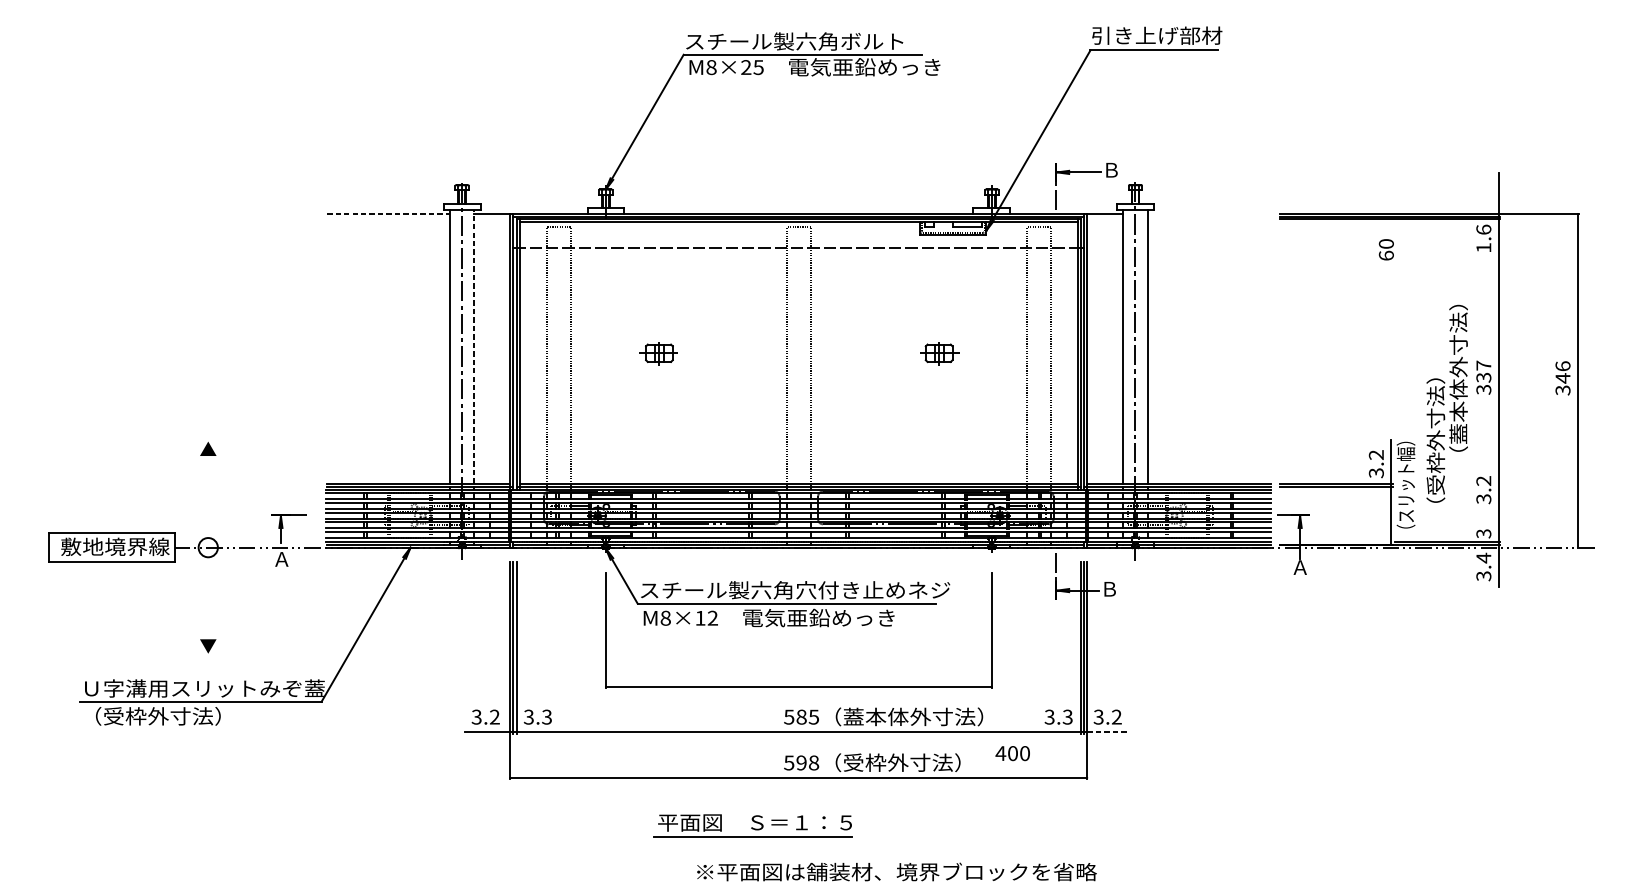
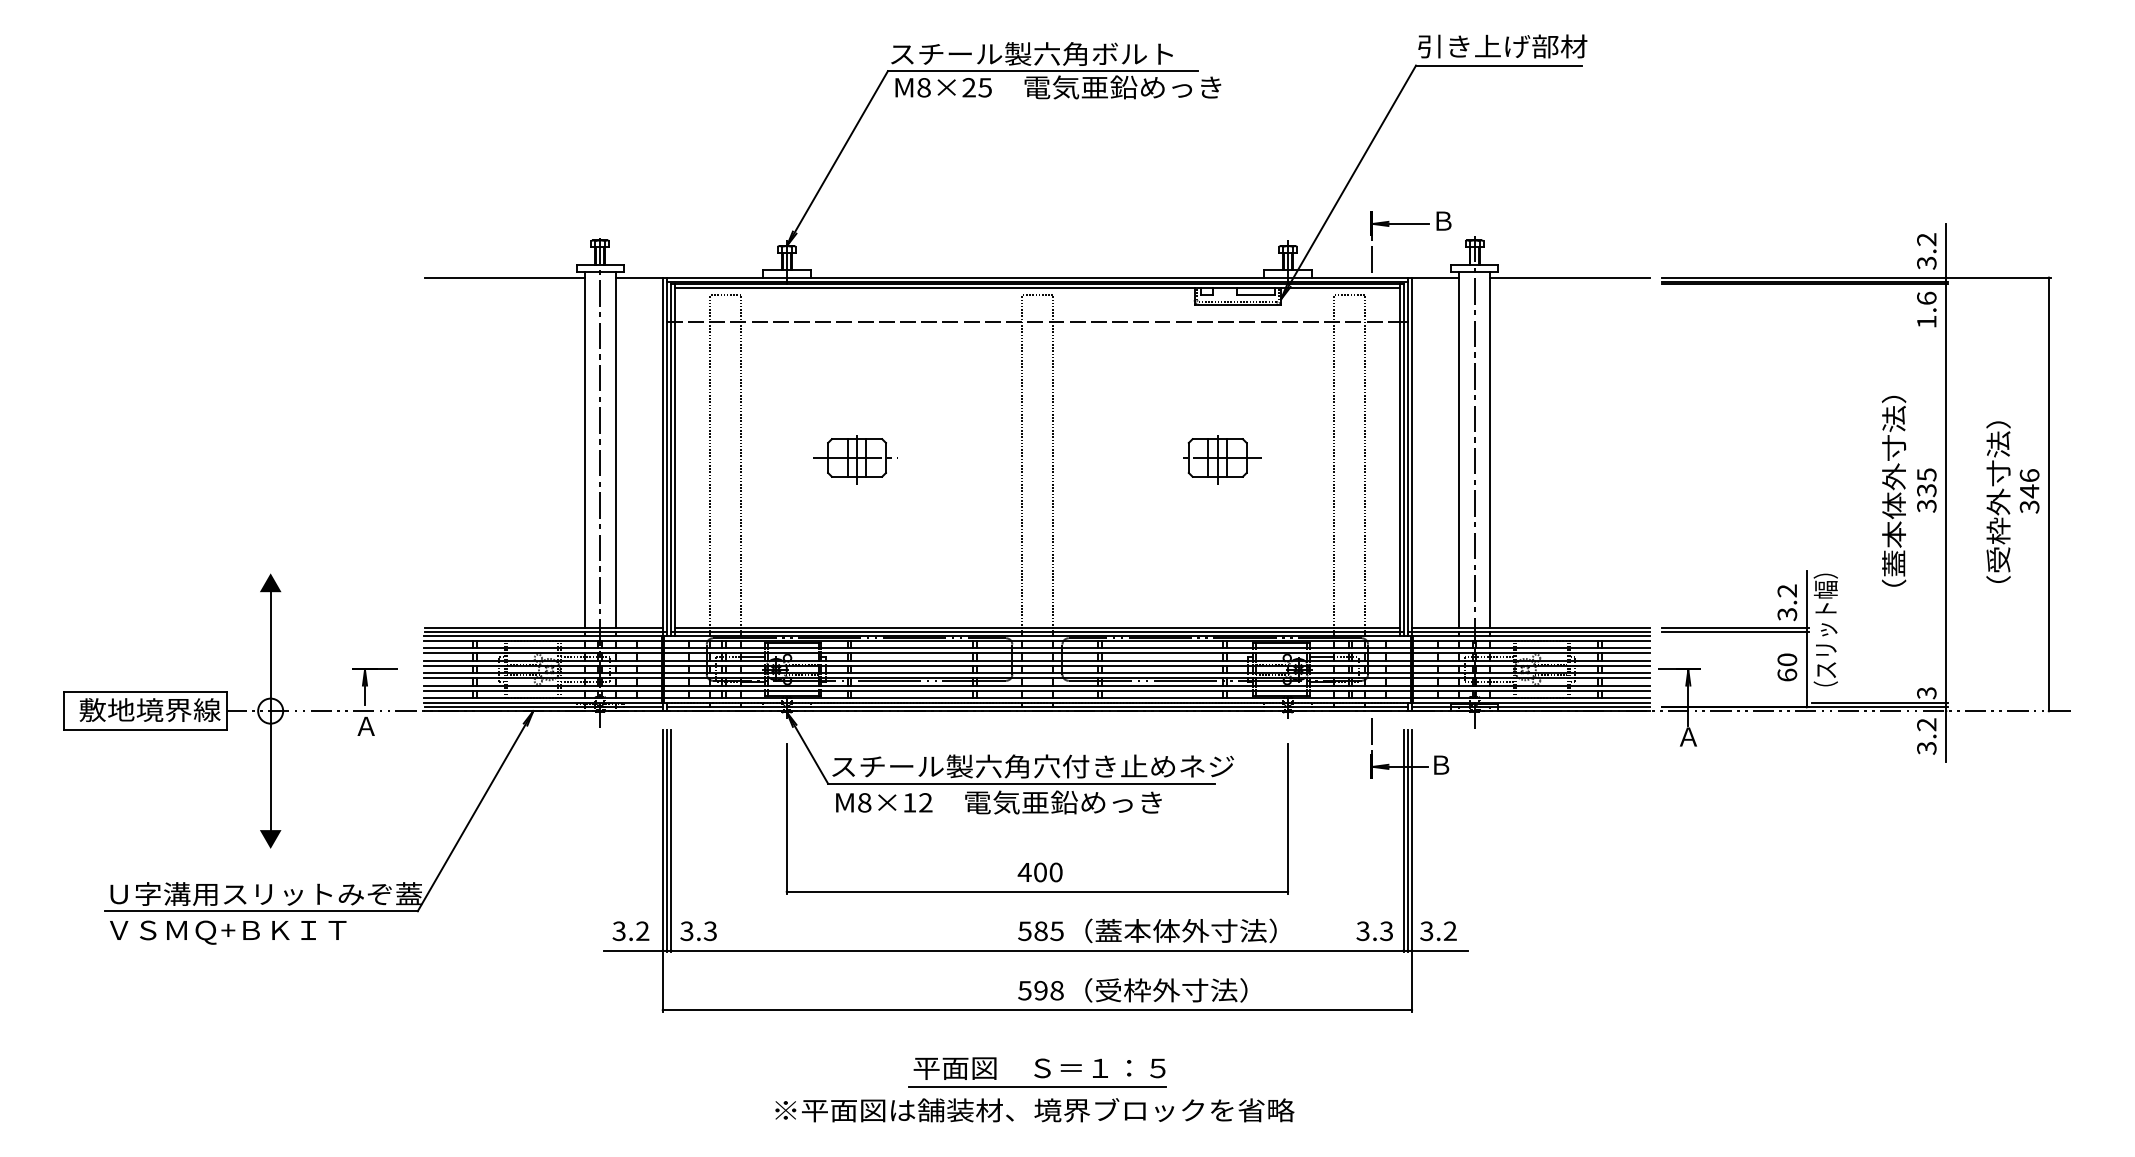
line: (388, 214) -> (504, 278), dashed -> solid
line: (1208, 214) -> (1569, 278), added
text: (1386, 249) -> (1787, 667), moved
line: (473, 346) -> (615, 450), dashed -> solid
part: (658, 353) -> (855, 459), size x1.67
part: (941, 353) -> (1222, 459), size x1.67
text: (1483, 365) -> (1926, 474), 337 -> 335
text: (1435, 440) -> (1998, 501), moved
text: (1483, 490) -> (1926, 251), moved
line: (208, 547) -> (270, 710), added
text: (1483, 557) -> (1926, 724), 3.4 -> 3.2
text: (175, 717) -> (228, 931), （受枠外寸法） -> ＶＳＭＱ+ＢＫＩＴ
line: (1108, 732) -> (1439, 950), dashed -> solid
text: (1012, 753) -> (1039, 872), moved
part: (753, 825) -> (1037, 1072), moved
text: (896, 872) -> (1034, 1110), moved

